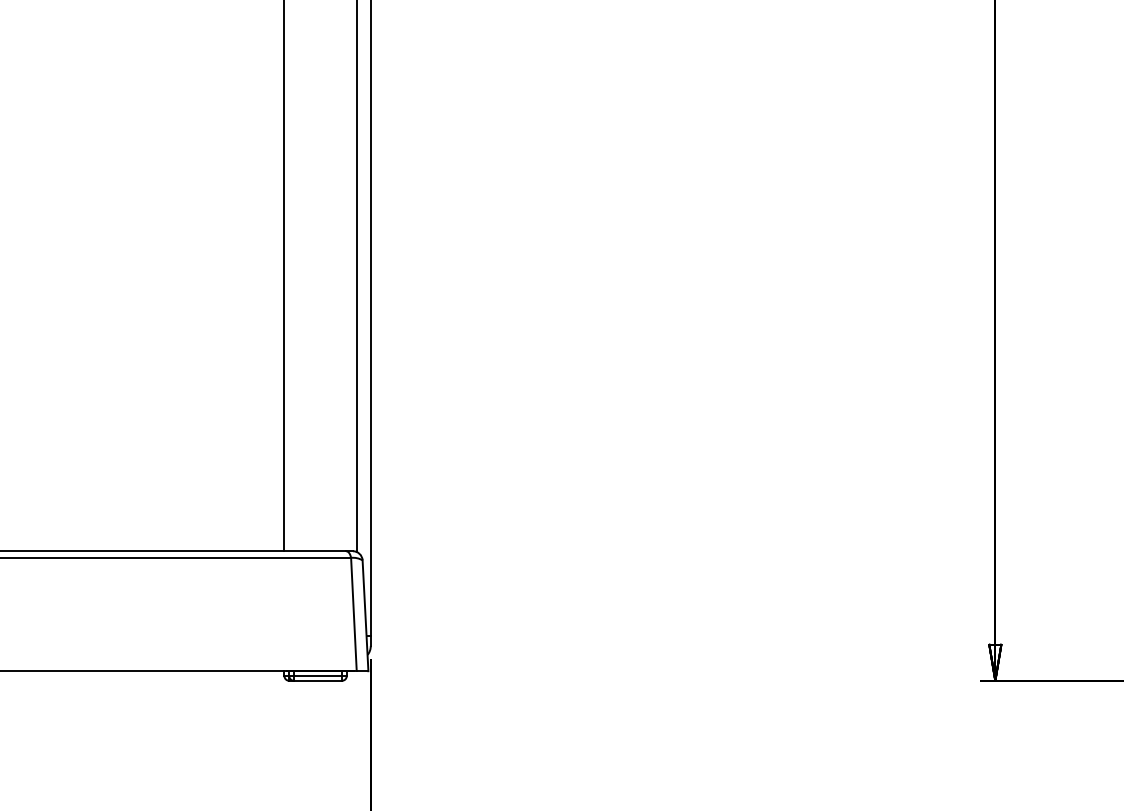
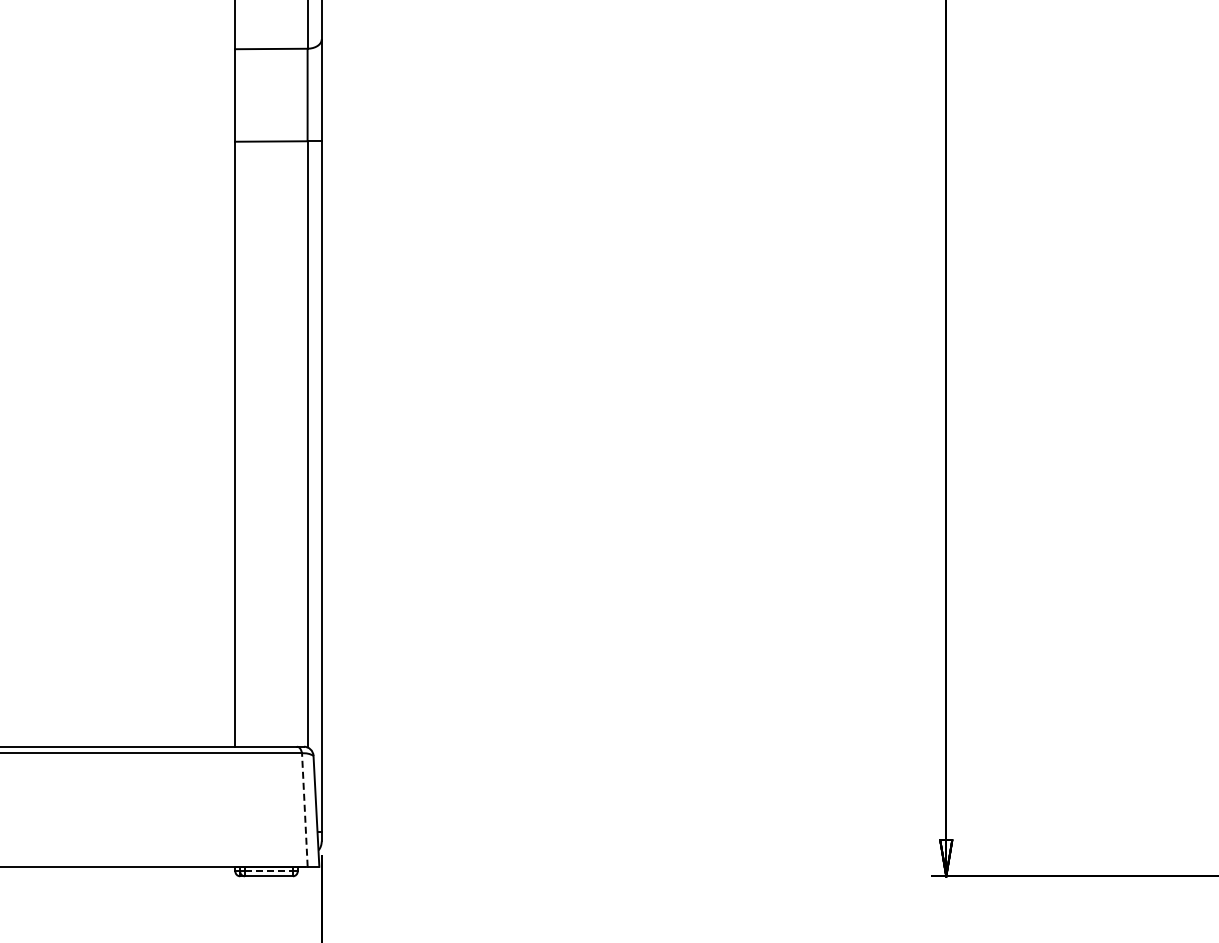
line: (353, 613) -> (304, 808), solid -> dashed
line: (317, 676) -> (268, 871), solid -> dashed

